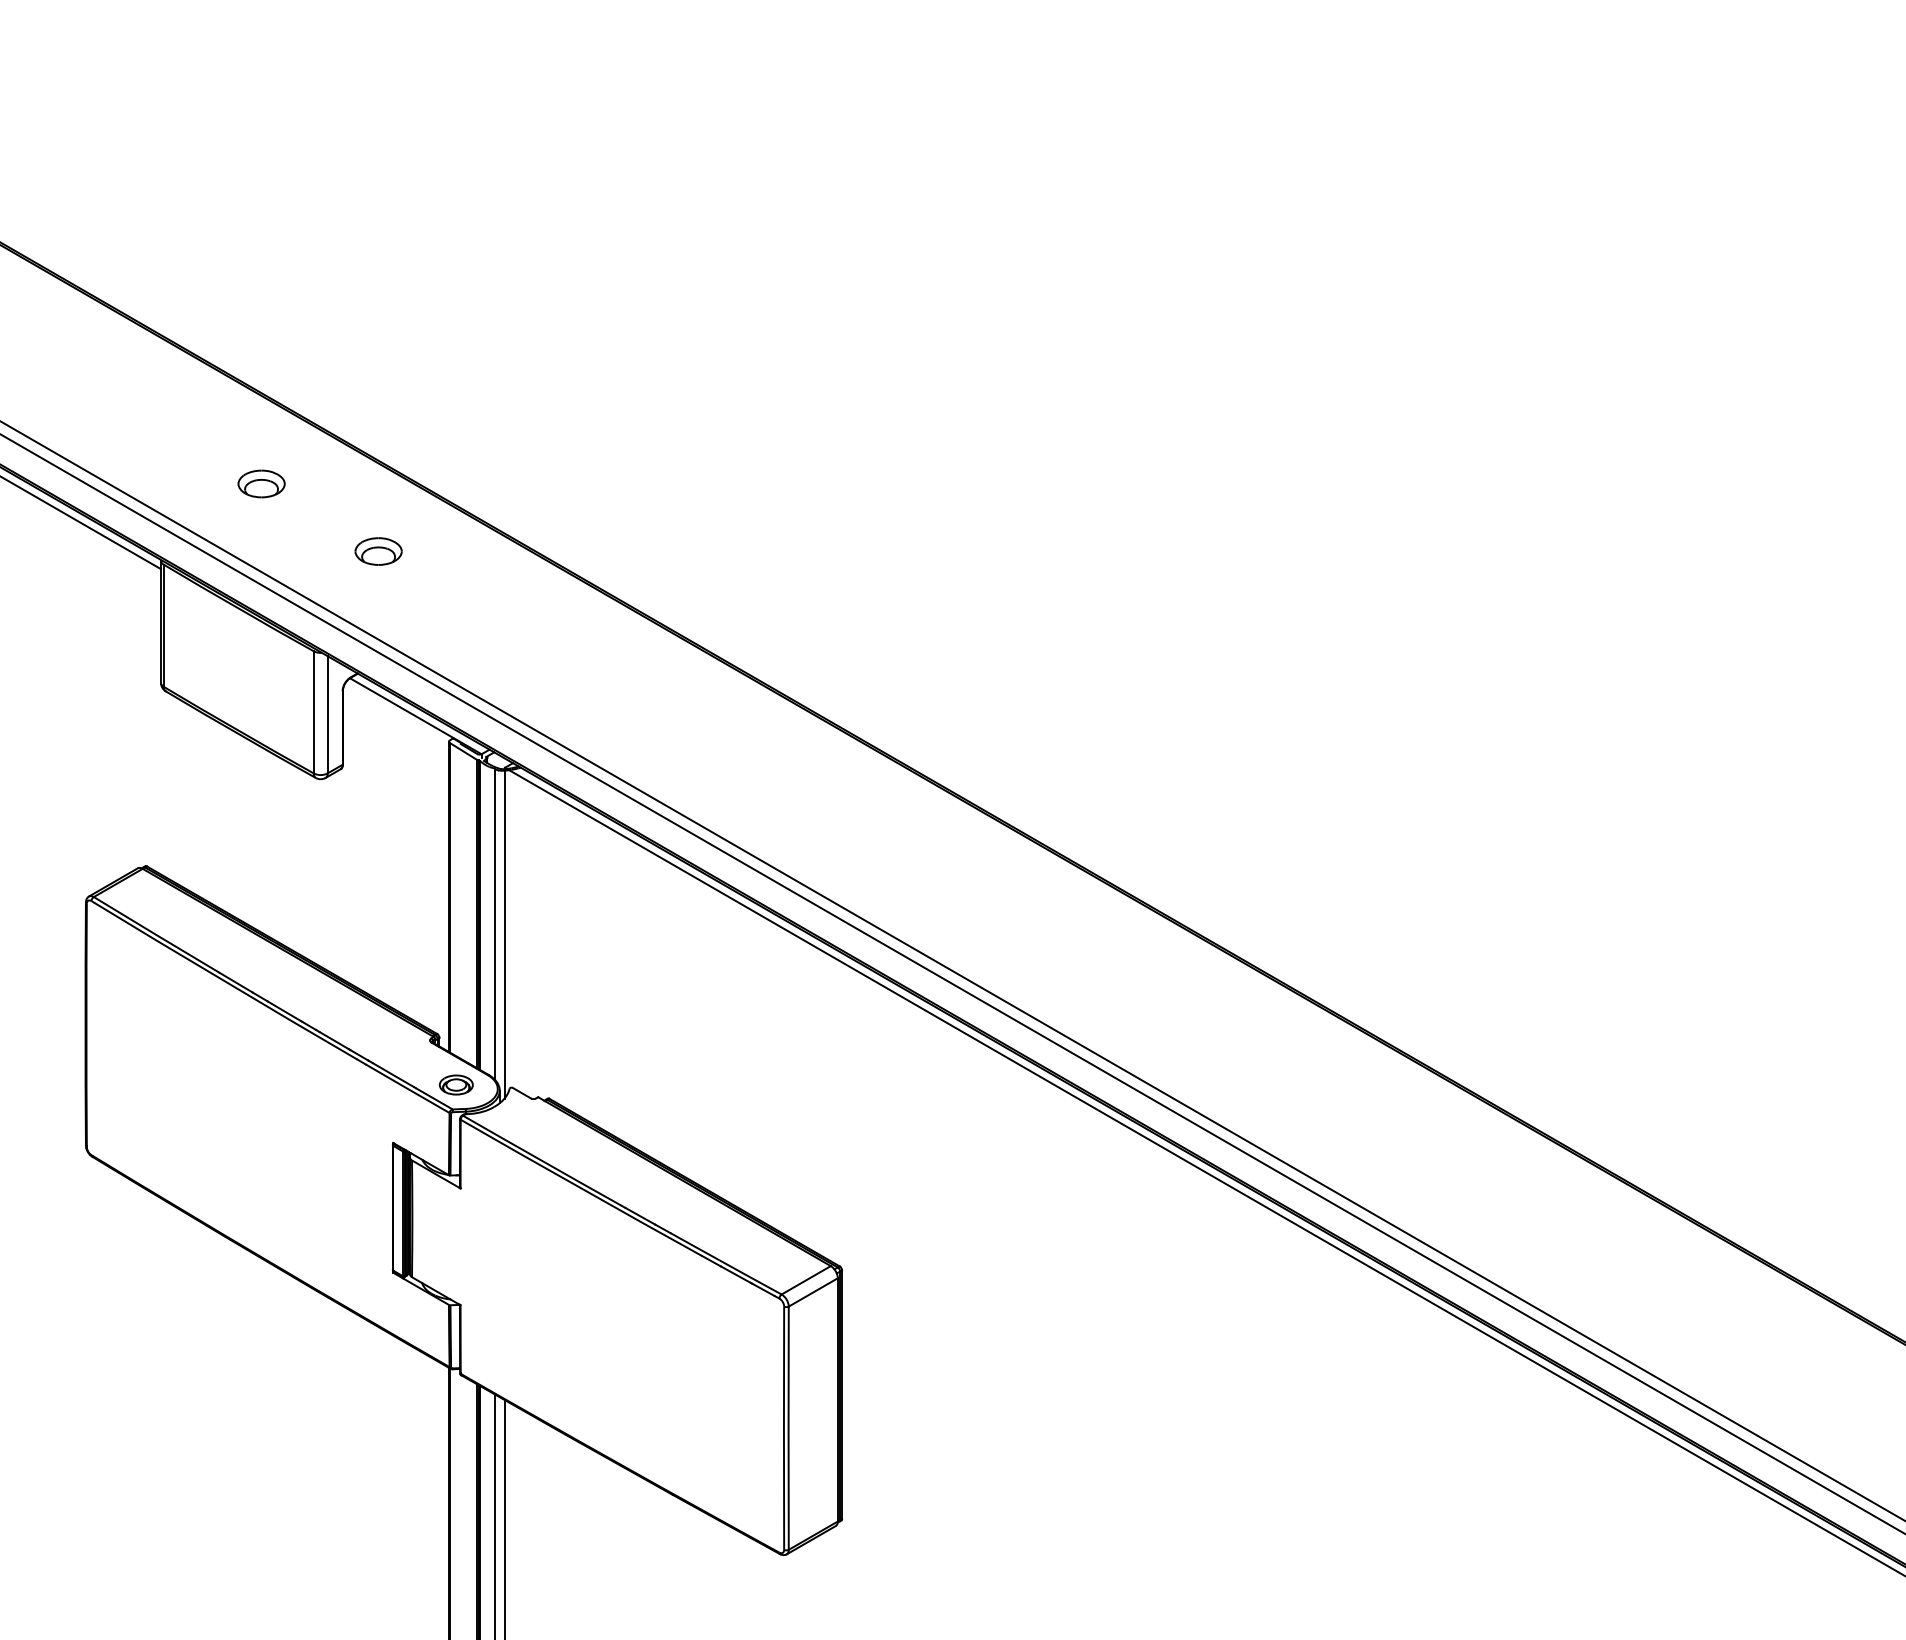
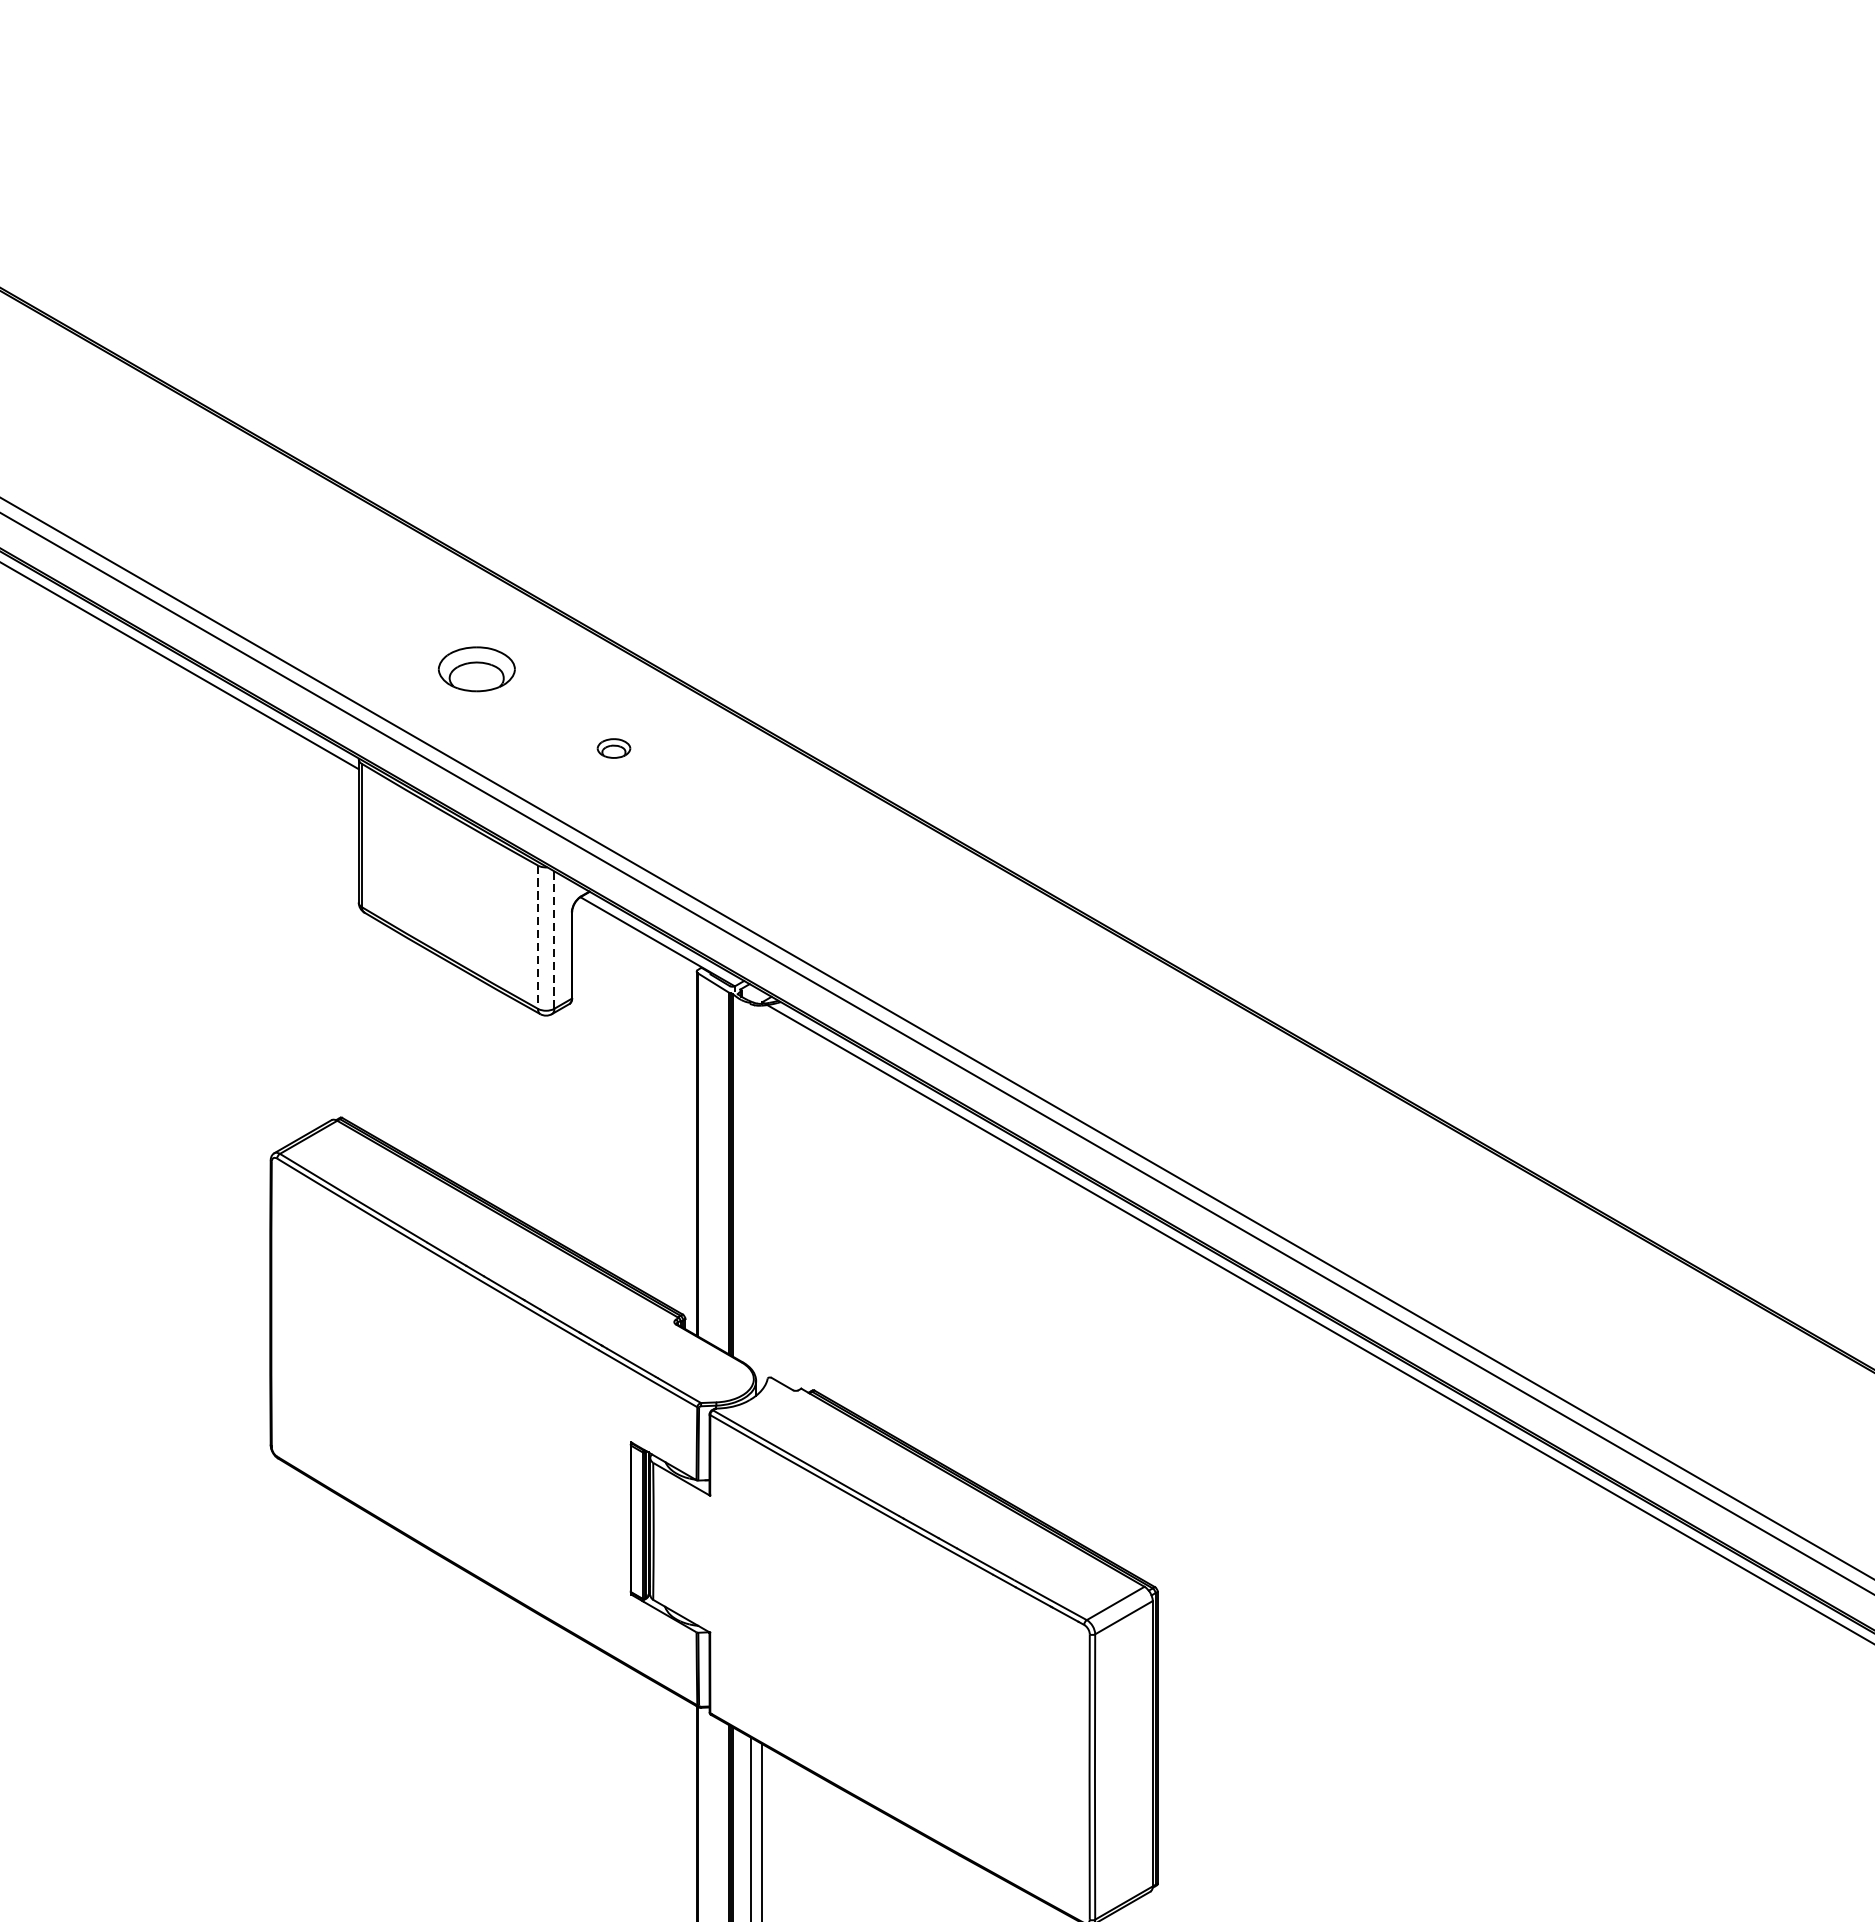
part: (261, 483) -> (476, 668), size x1.4
part: (378, 551) -> (613, 748), size x0.6
line: (313, 712) -> (537, 937), solid -> dashed
line: (327, 714) -> (554, 939), solid -> dashed
line: (495, 924) -> (751, 1186), removed
line: (504, 934) -> (761, 1197), removed
part: (455, 1084) -> (704, 1373), removed

